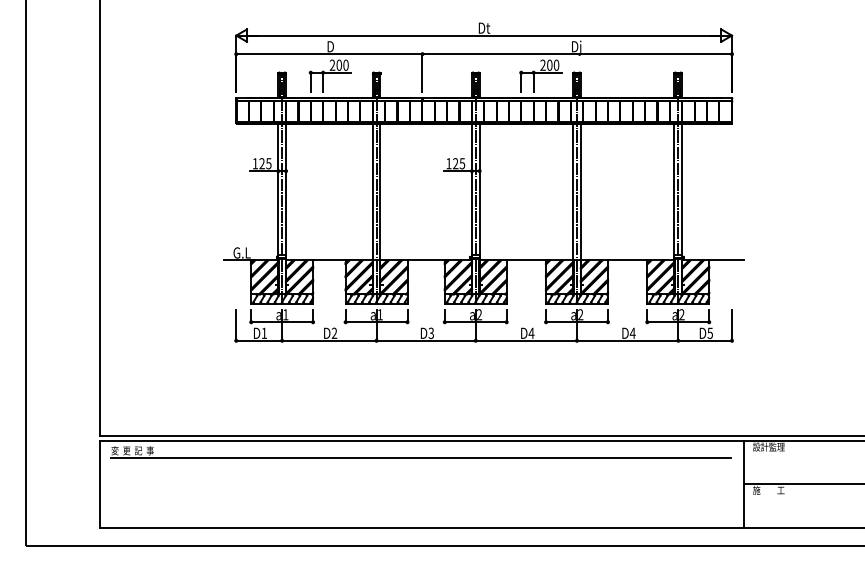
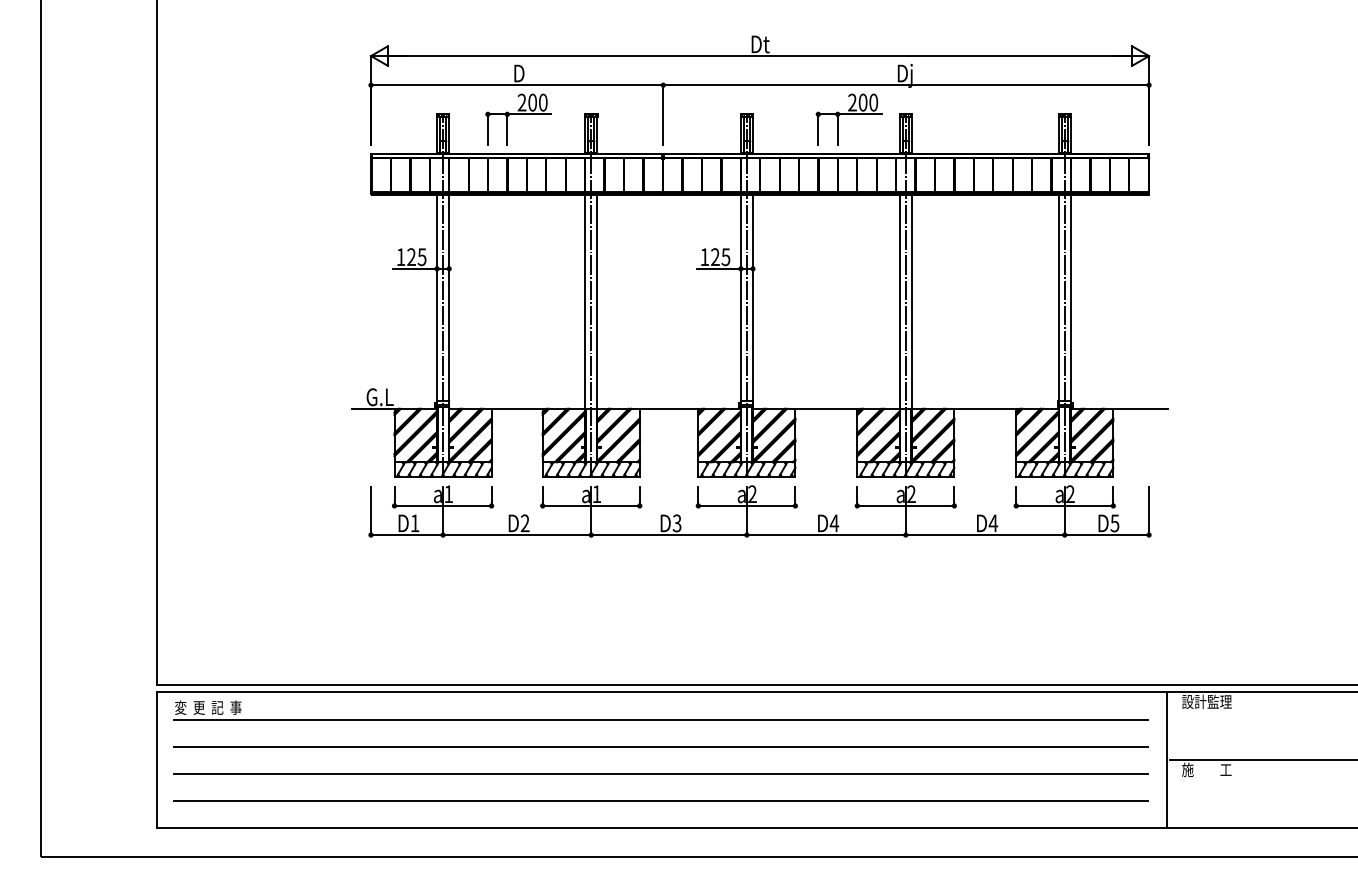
line: (420, 475) -> (660, 746), added
line: (420, 492) -> (660, 773), added
line: (420, 510) -> (660, 801), added

